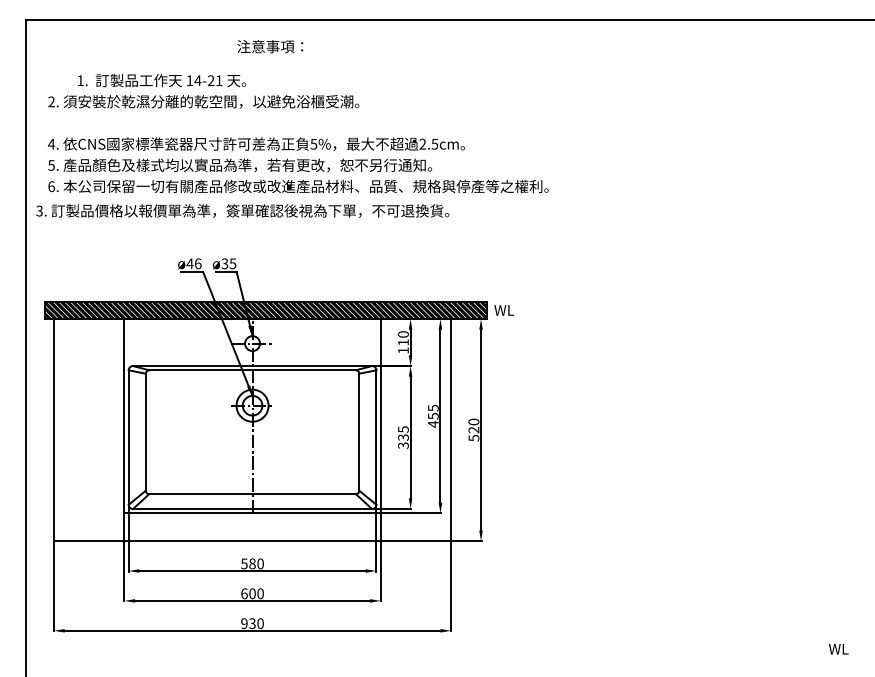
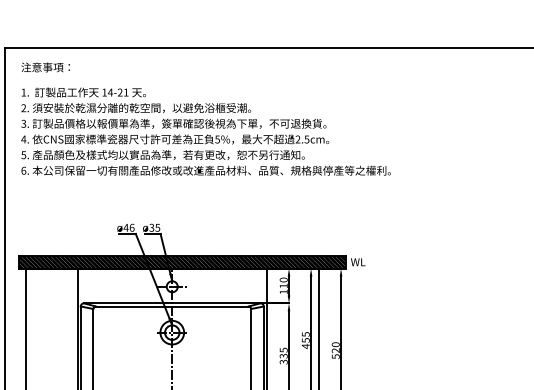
text: (270, 46) -> (45, 67), moved
text: (162, 80) -> (84, 92), moved
text: (242, 210) -> (173, 123), moved

